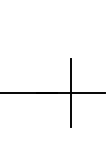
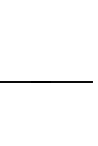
line: (71, 92) -> (62, 81), removed

